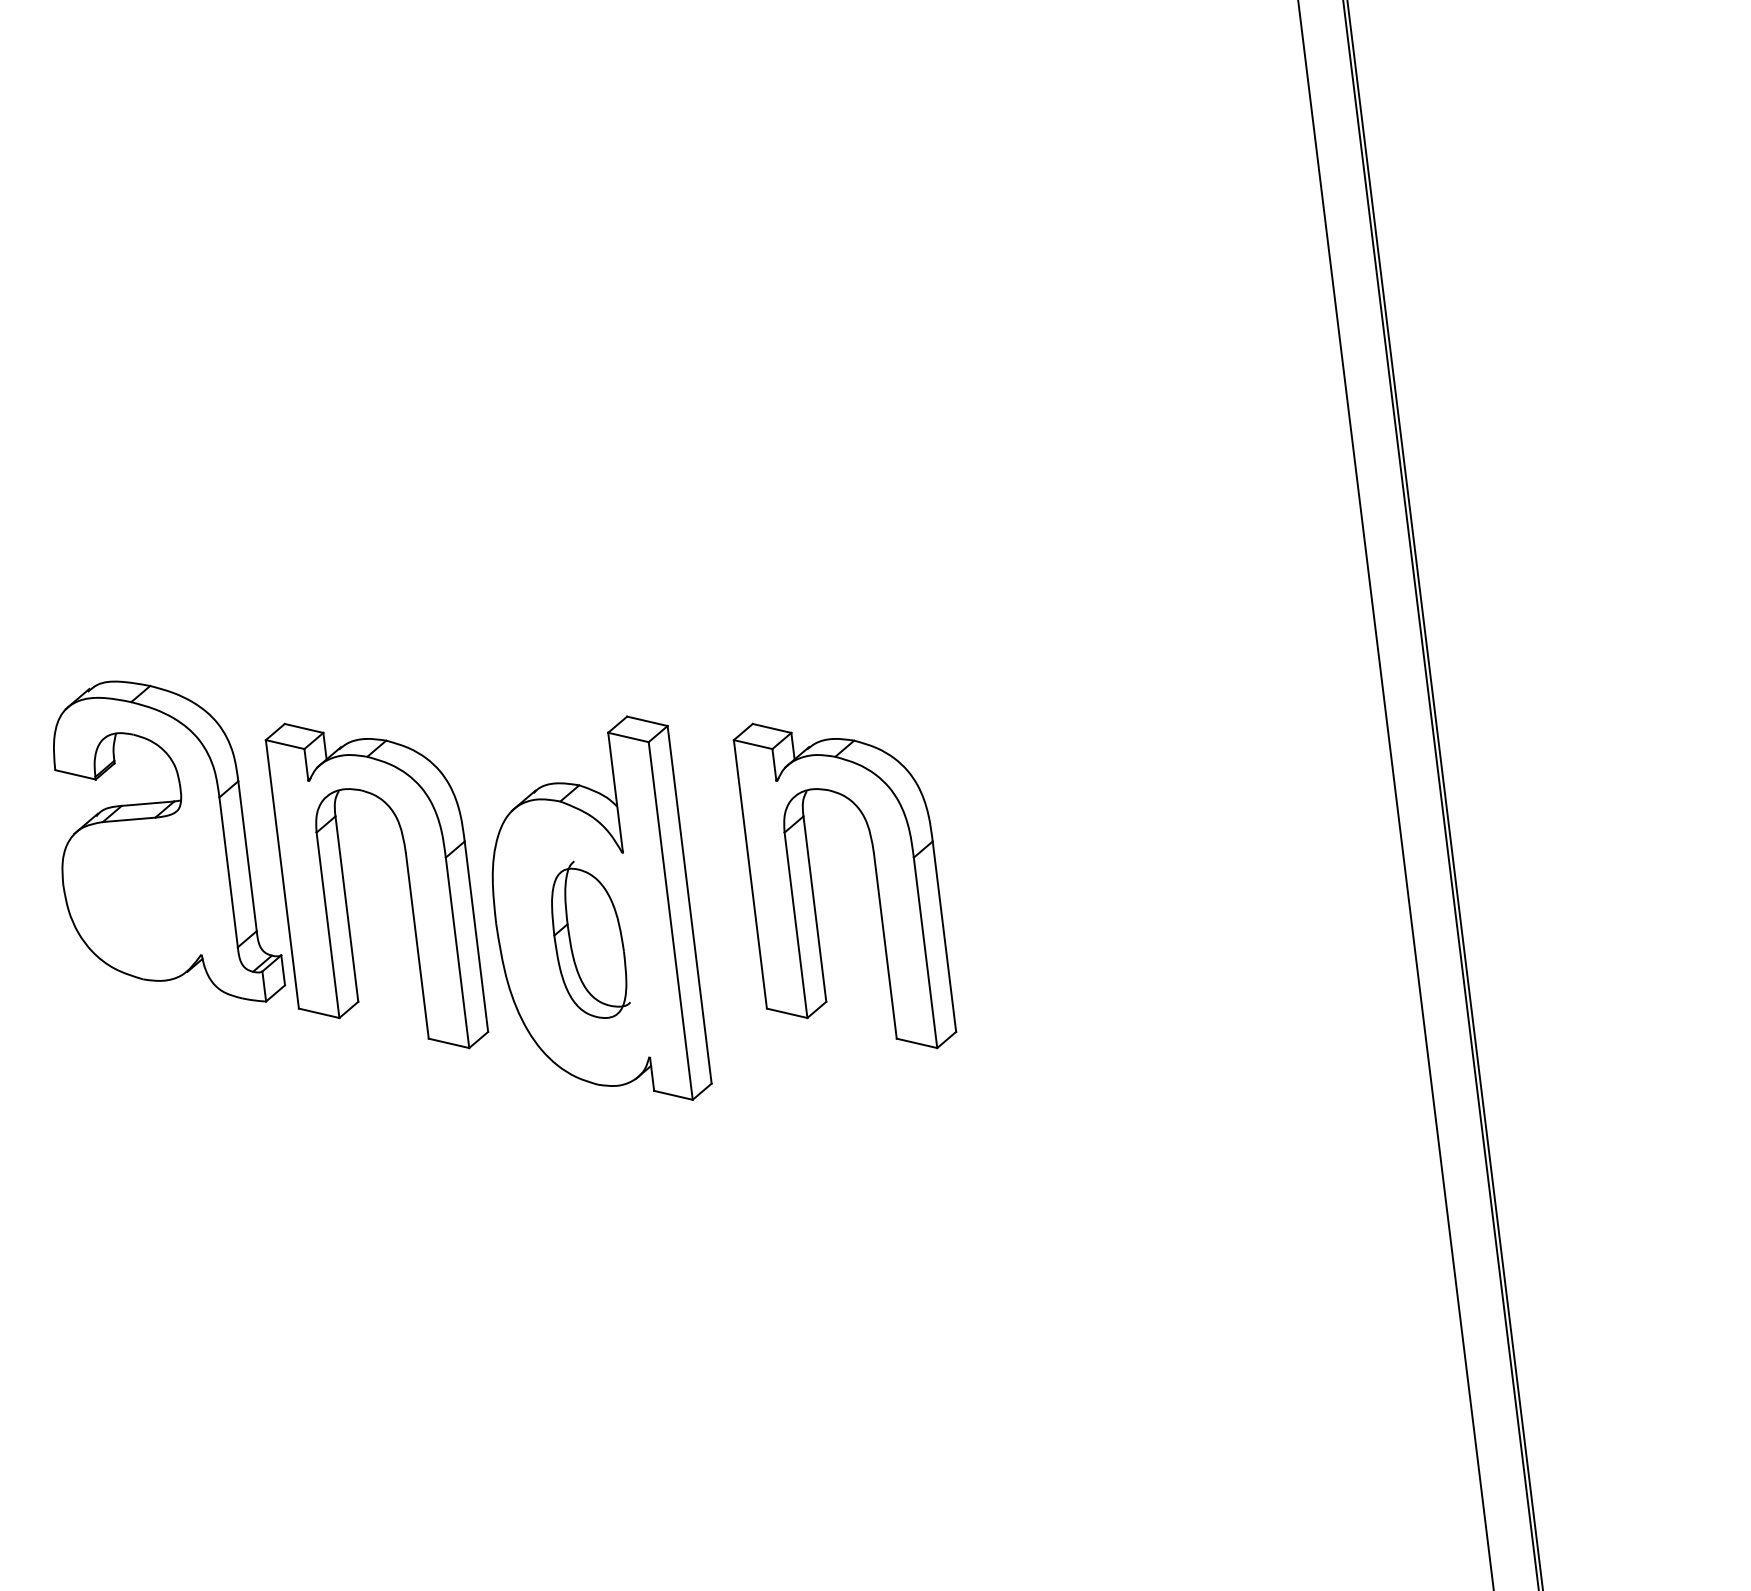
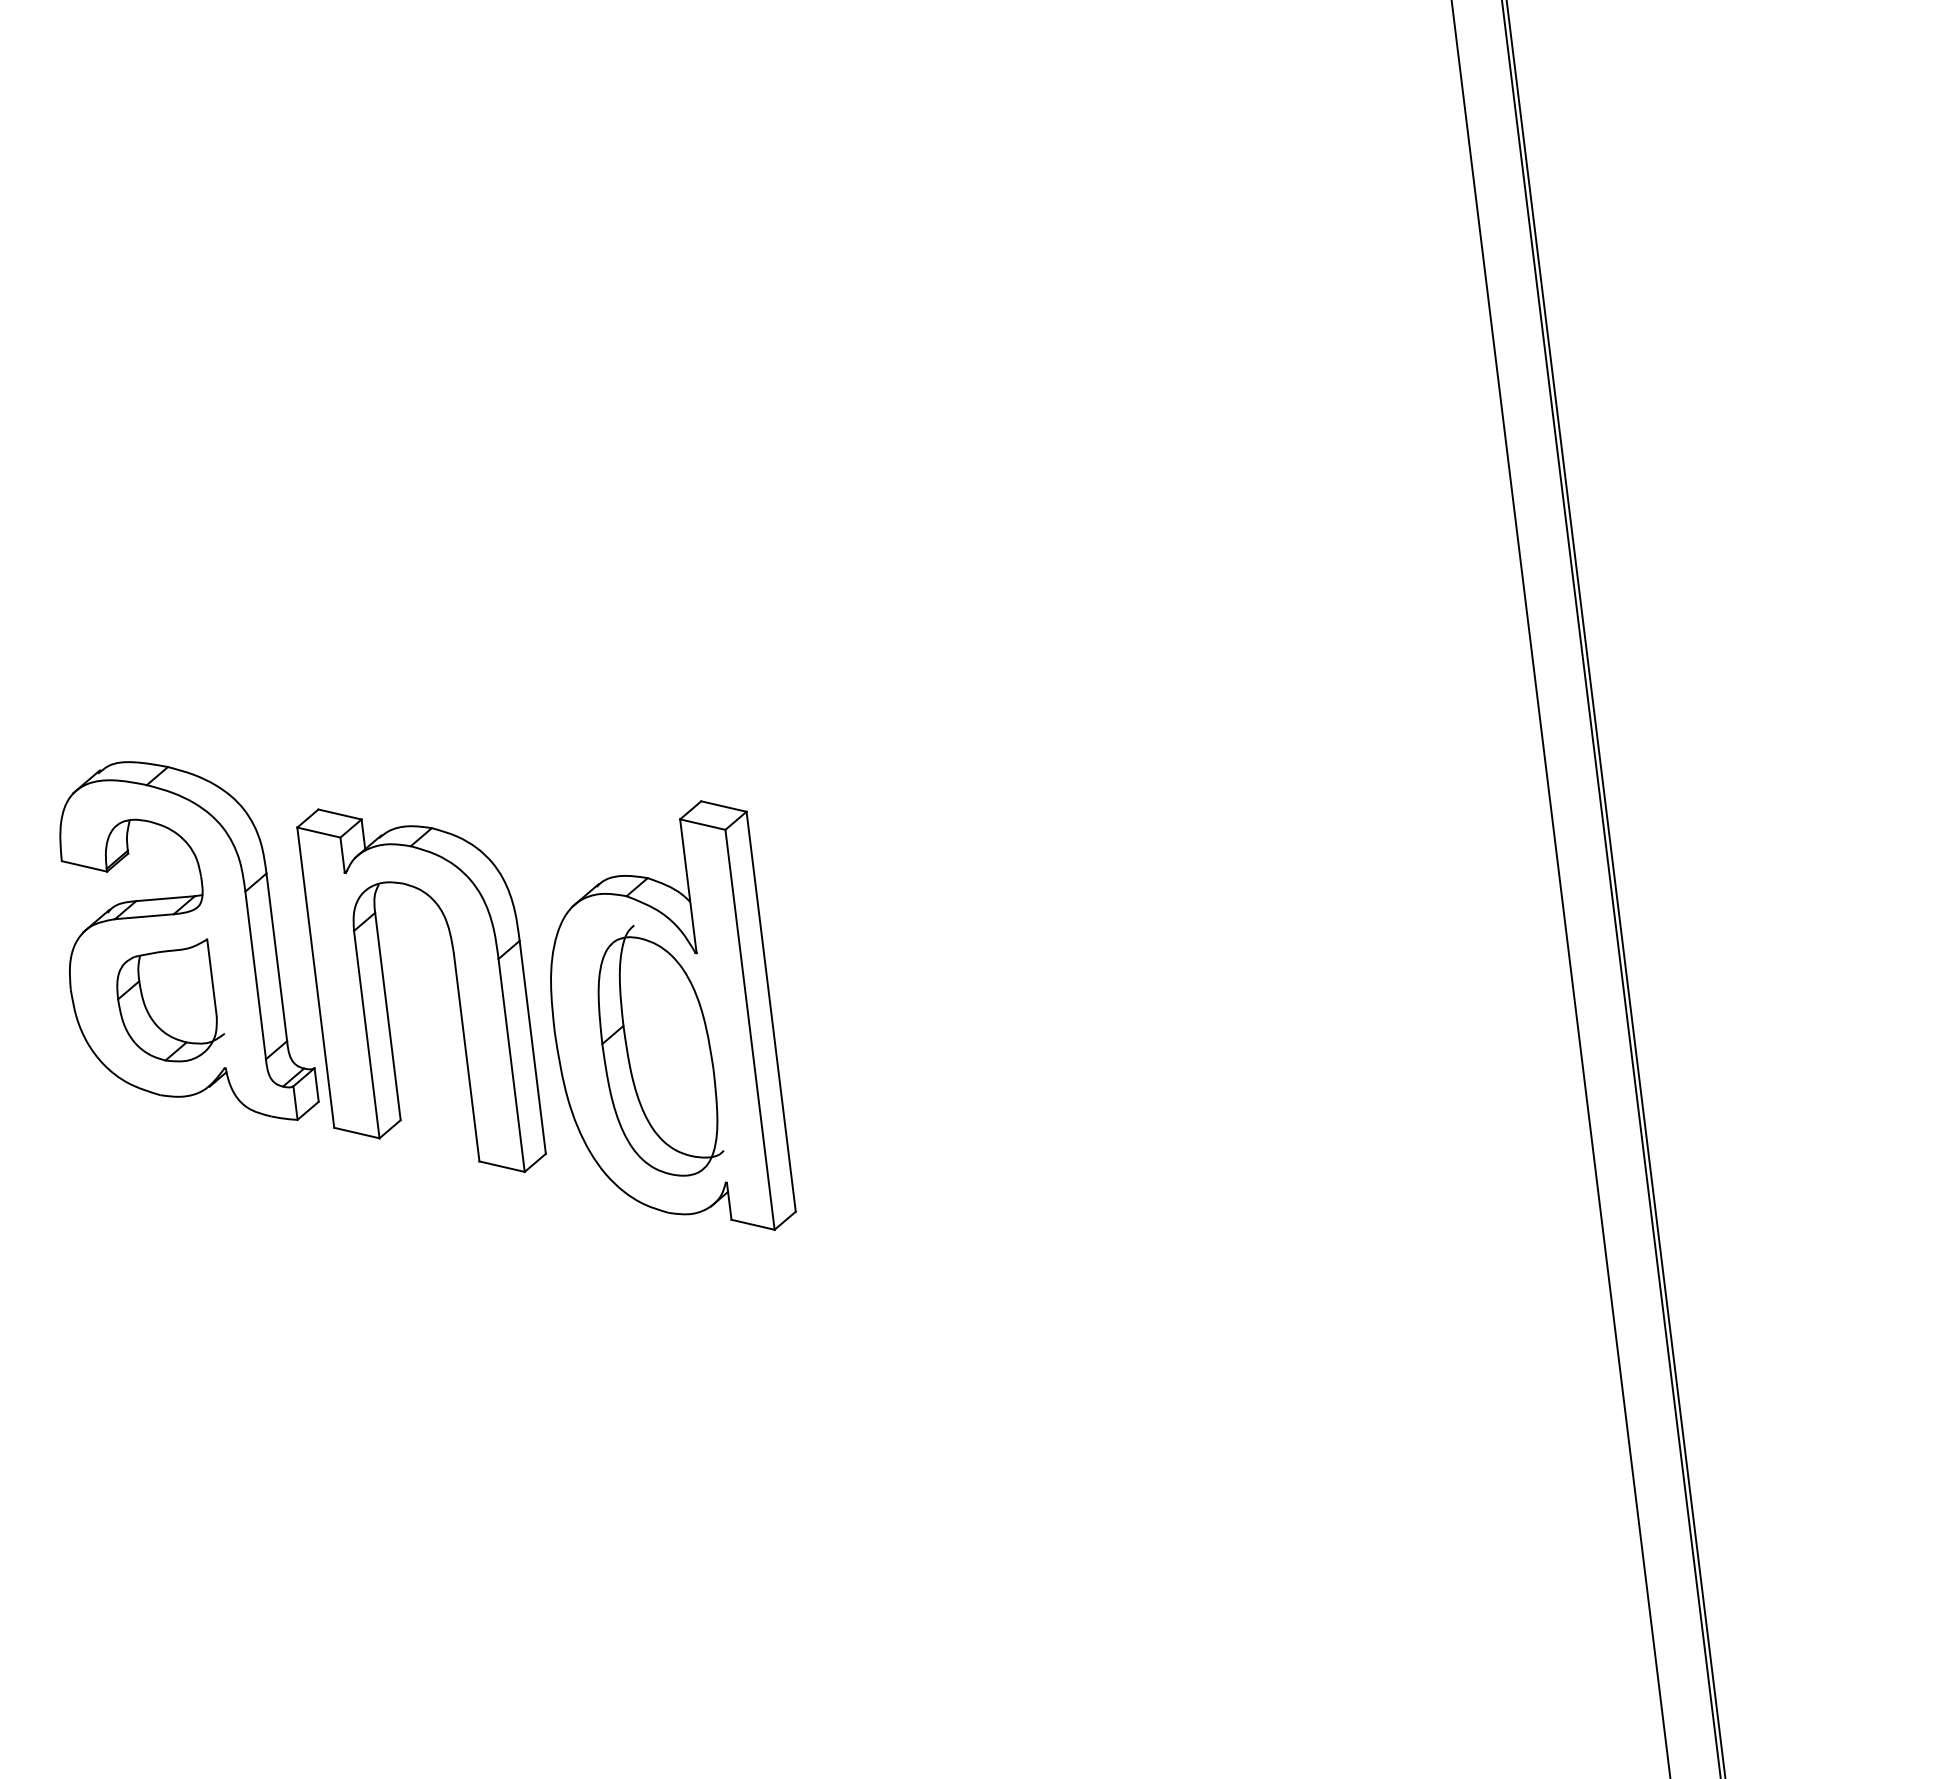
part: (813, 887) -> (909, 992), removed
part: (152, 894) -> (170, 1000), added
part: (590, 939) -> (660, 1050), size x1.43

